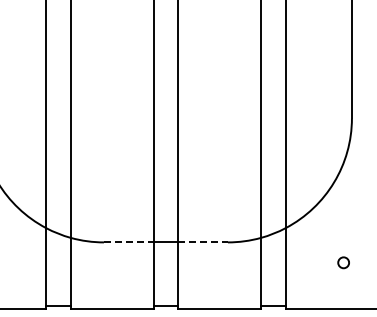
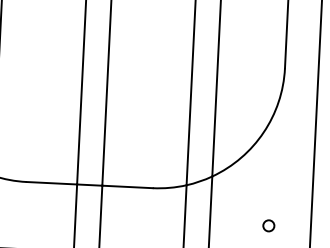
line: (128, 242) -> (51, 183), dashed -> solid
line: (203, 242) -> (127, 187), dashed -> solid
circle: (343, 262) -> (268, 225), moved

